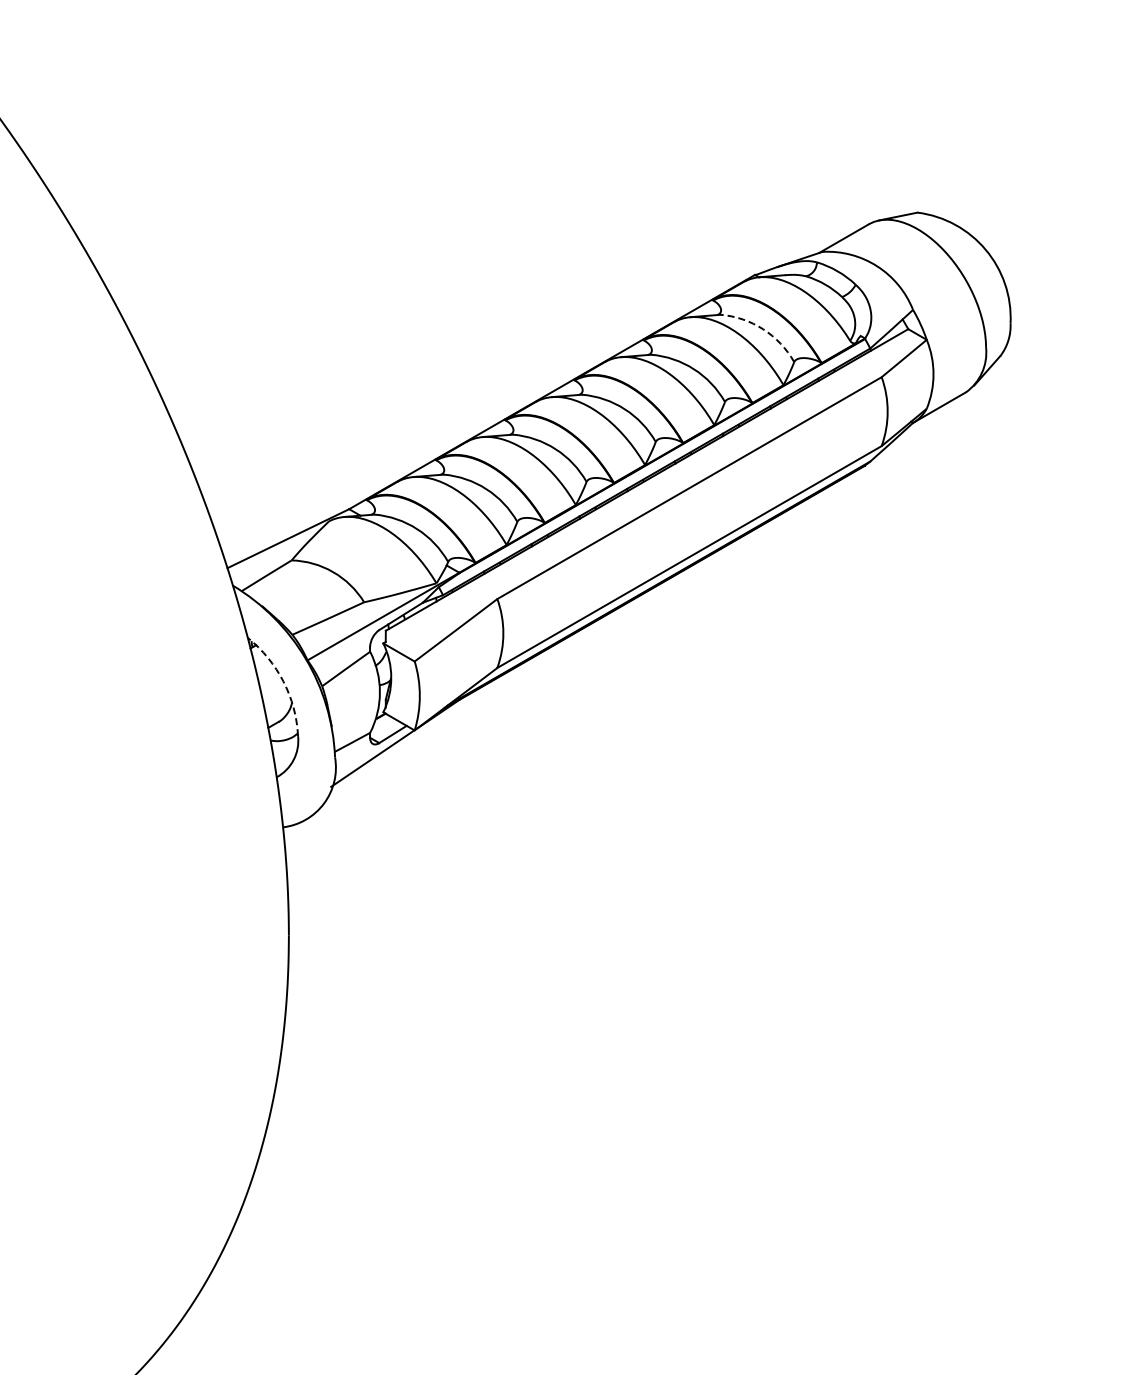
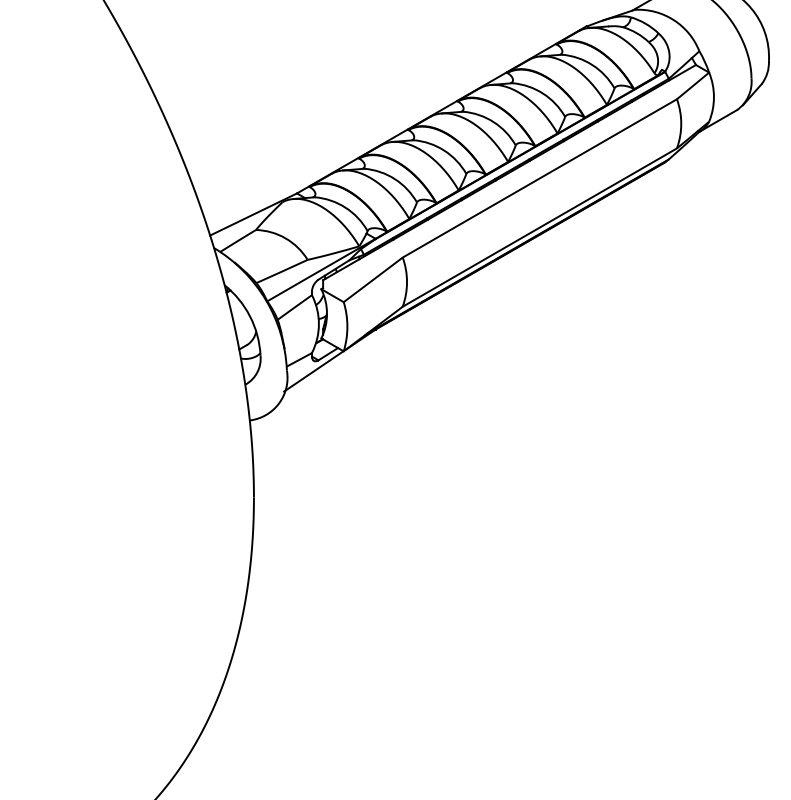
arc: (763, 329) -> (592, 65), dashed -> solid
arc: (283, 681) -> (250, 316), dashed -> solid

